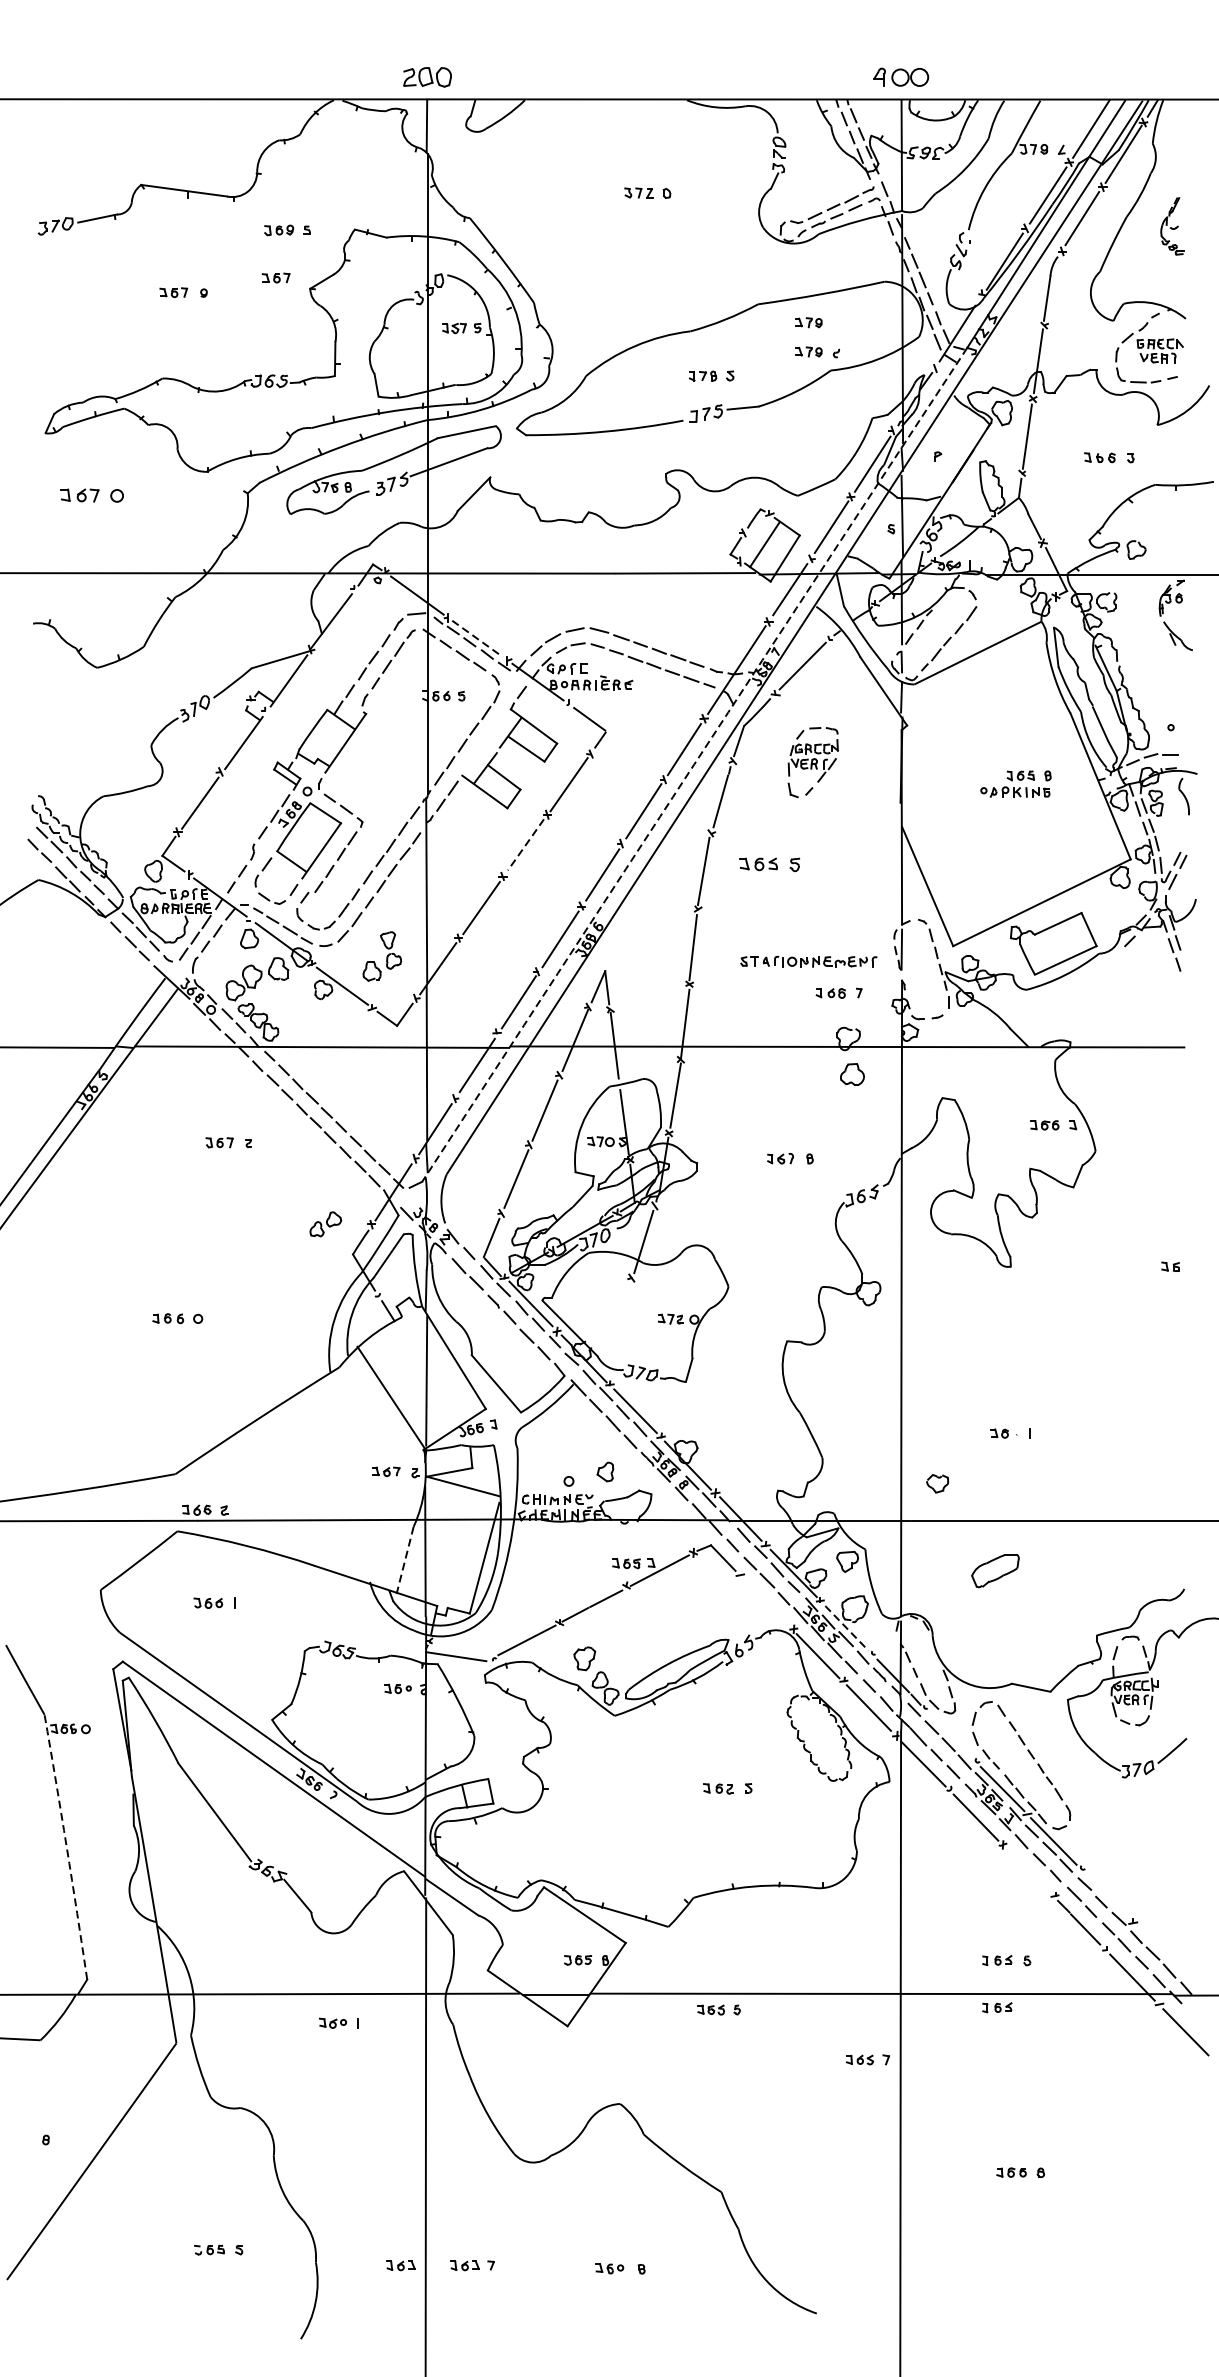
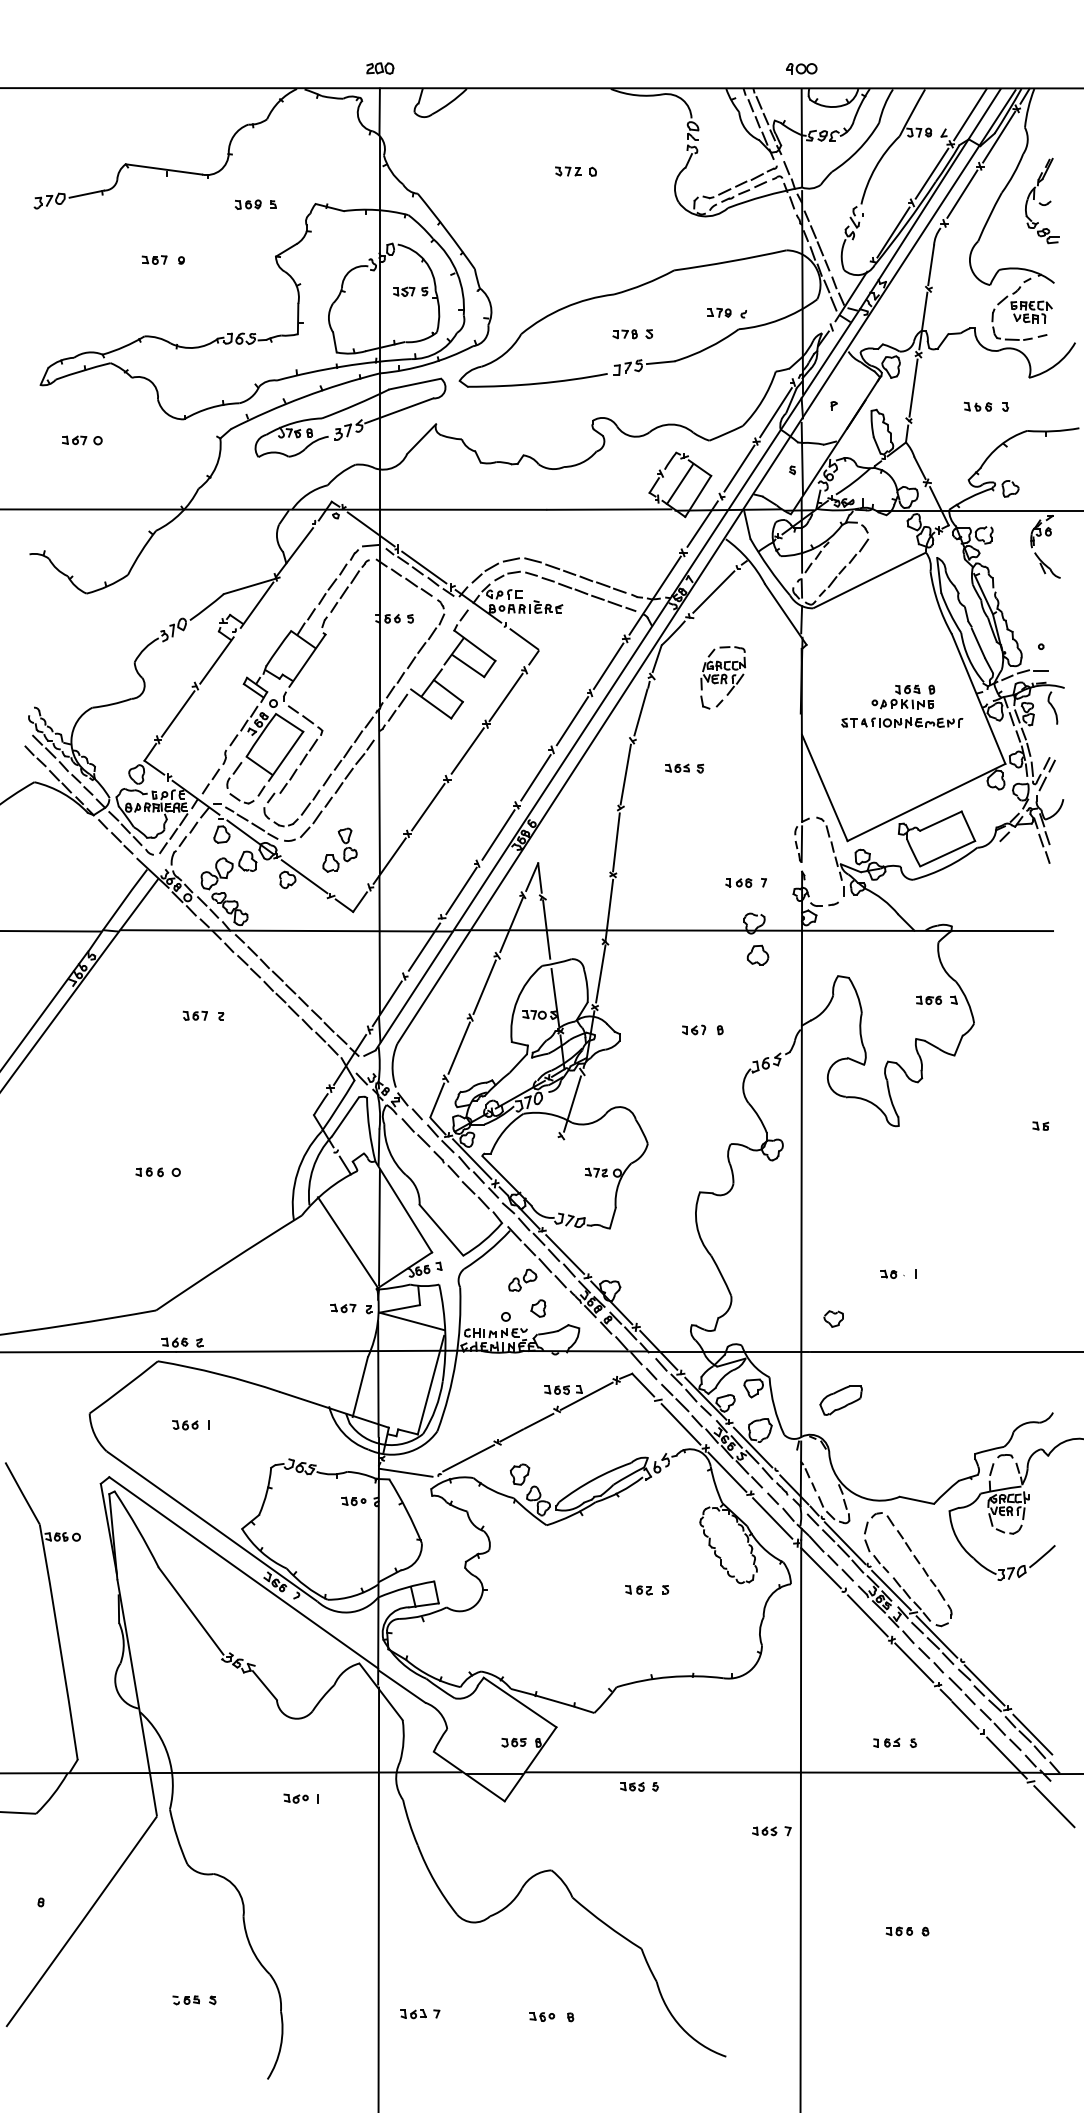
part: (427, 77) -> (380, 68), size x0.62
part: (901, 77) -> (801, 68), size x0.62
part: (1172, 225) -> (1042, 200), size x1.67
part: (275, 277) -> (245, 246), removed
part: (809, 322) -> (719, 286), removed
part: (92, 495) -> (82, 440), size x0.71
line: (477, 638) -> (424, 567), dashed -> solid
arc: (694, 764) -> (617, 679), dashed -> solid
line: (525, 844) -> (467, 750), dashed -> solid
part: (769, 864) -> (684, 768), size x0.71
part: (809, 961) -> (902, 722), moved
part: (325, 1223) -> (522, 1279), moved
line: (405, 1560) -> (360, 1387), dashed -> solid
part: (994, 1570) -> (840, 1400), moved
line: (765, 1602) -> (680, 1424), added
line: (847, 1628) -> (753, 1447), dashed -> solid
line: (949, 1736) -> (844, 1543), added
arc: (66, 1847) -> (59, 1642), dashed -> solid
line: (1028, 1870) -> (914, 1662), added
line: (1107, 1895) -> (984, 1685), added
line: (1161, 1951) -> (1032, 1734), added
part: (996, 2007) -> (886, 1784), removed
part: (400, 2266) -> (356, 2014), removed

